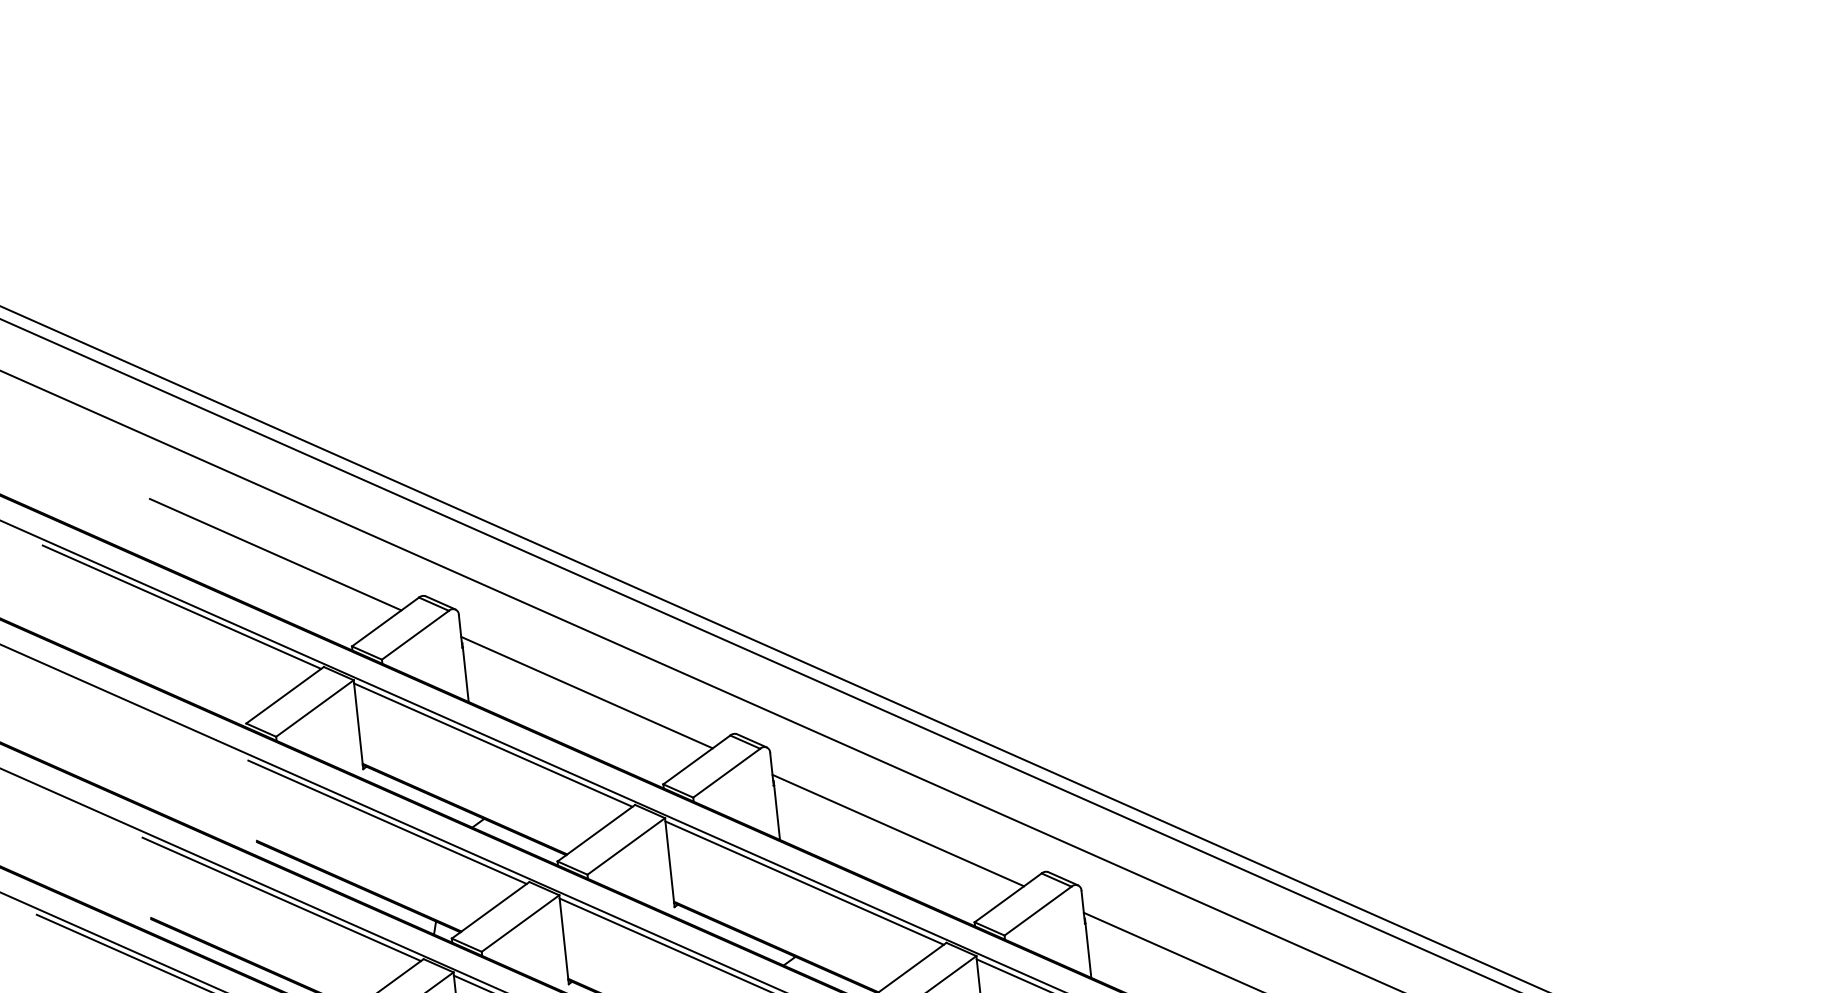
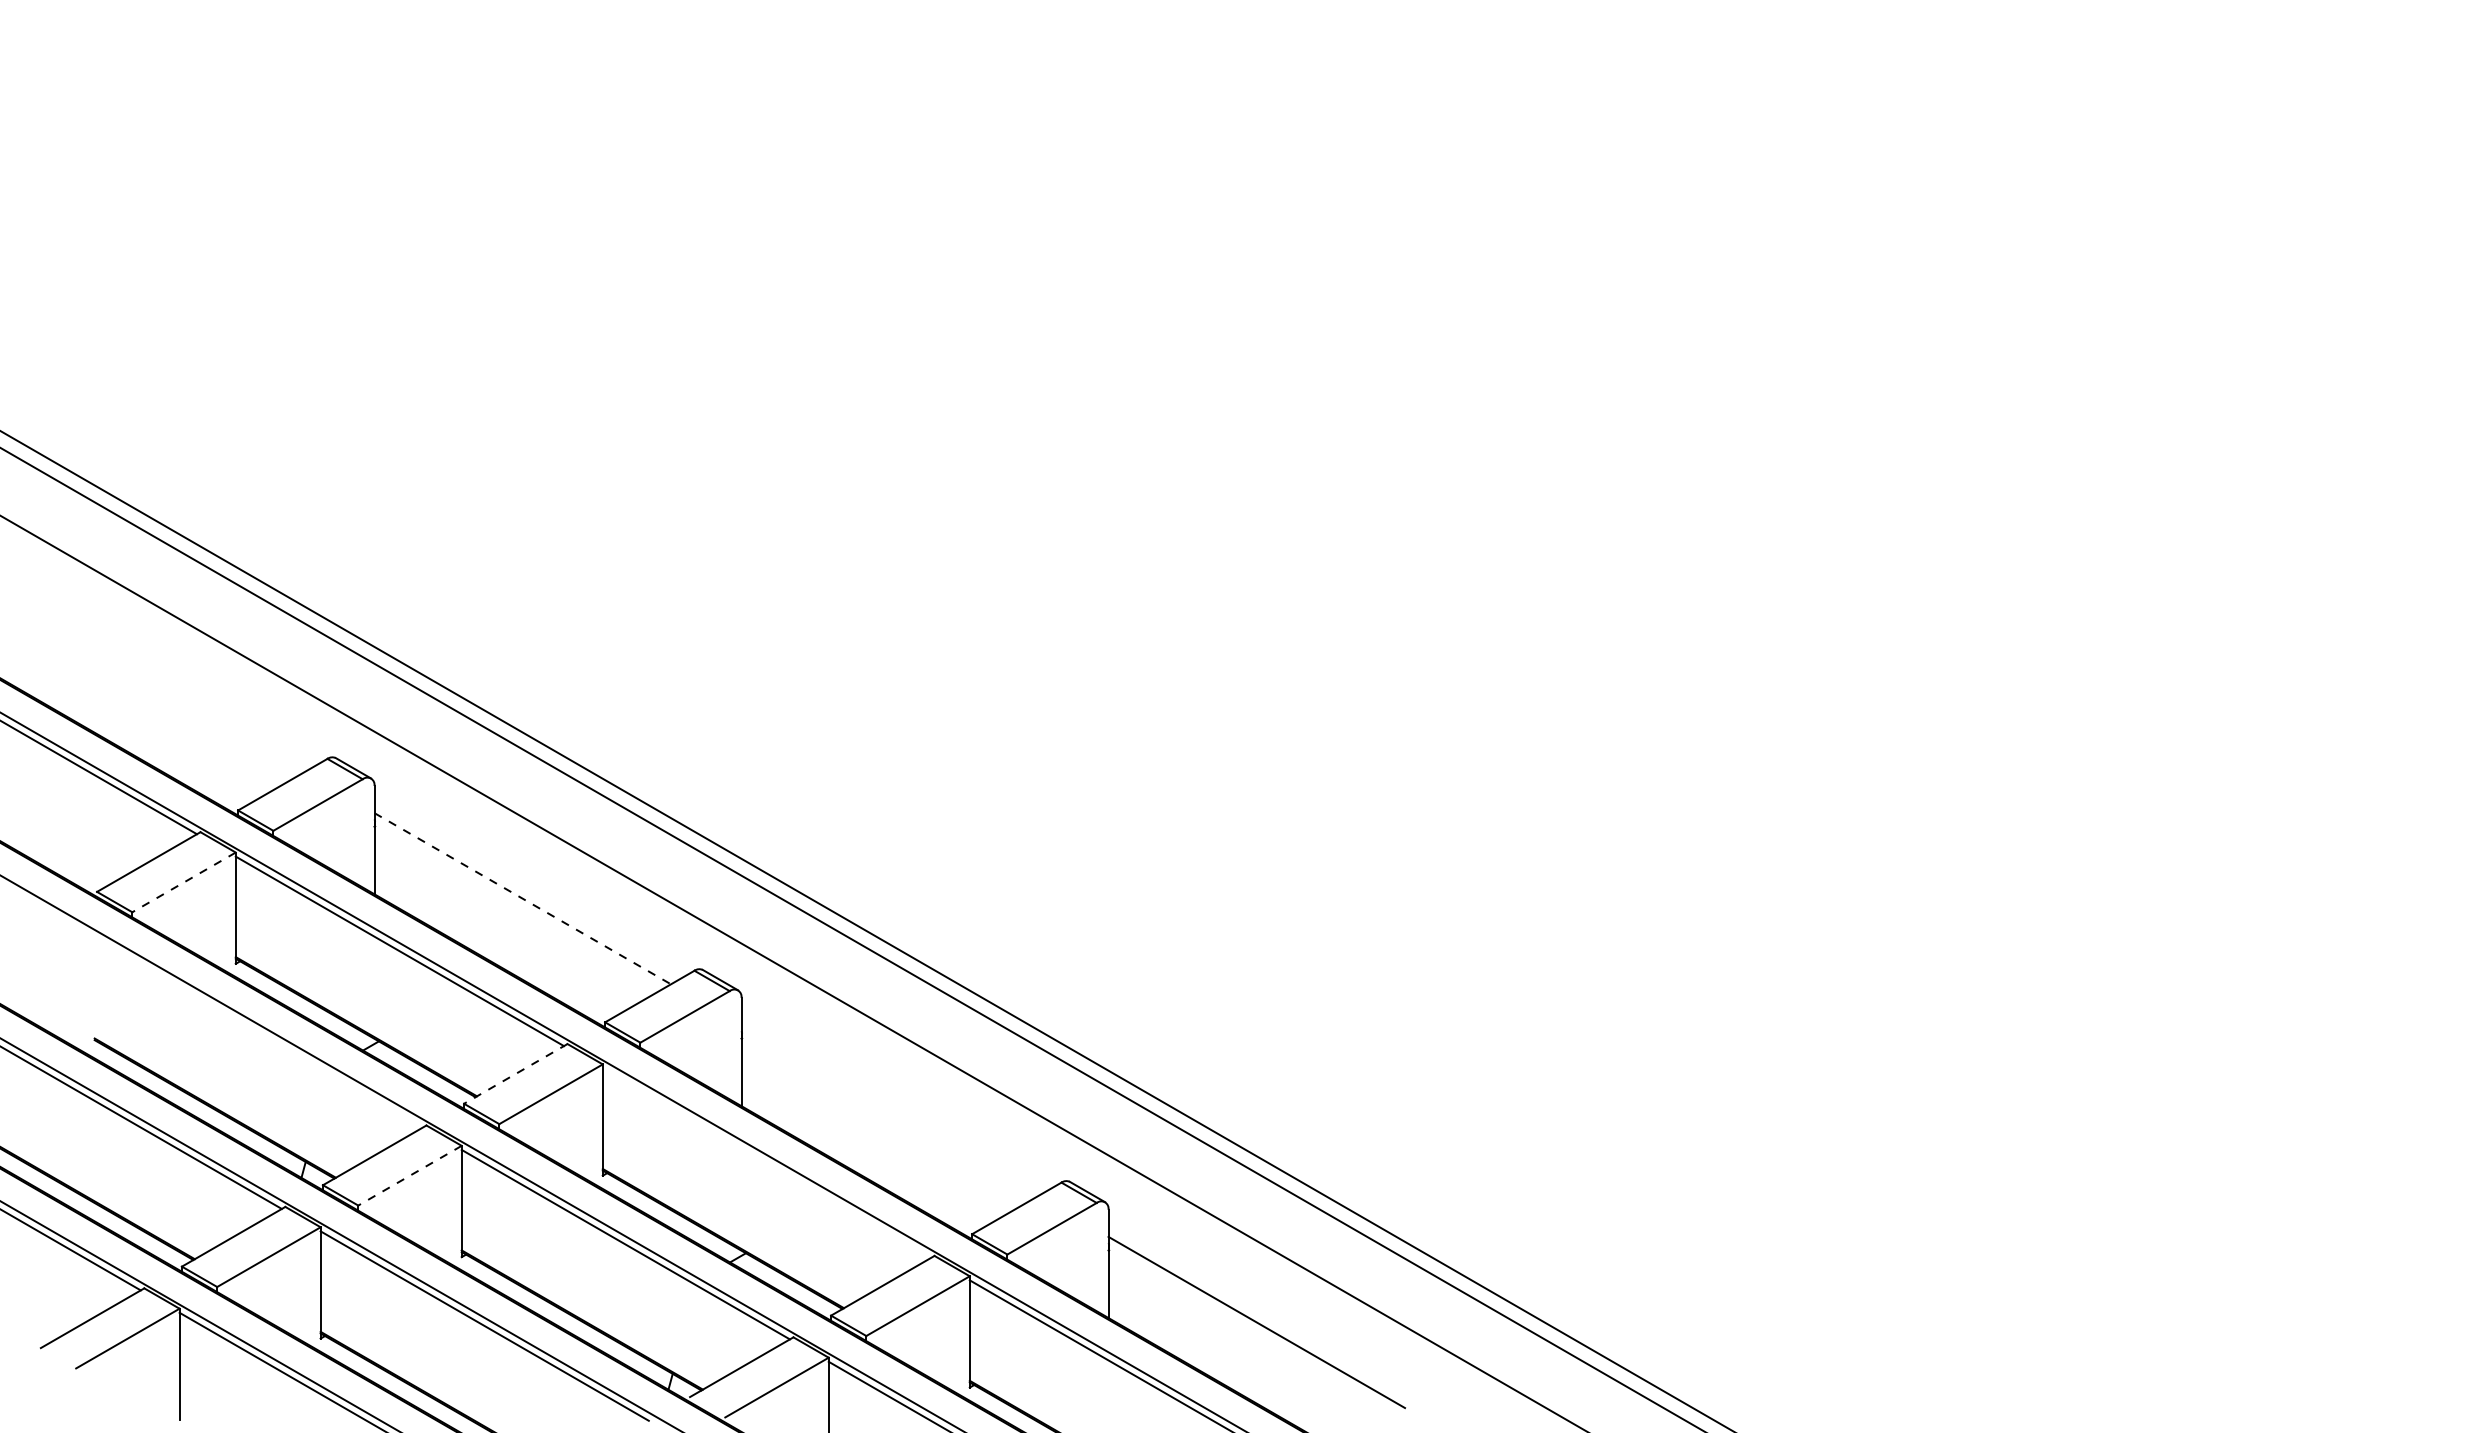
line: (275, 554) -> (155, 686), removed
line: (587, 692) -> (523, 898), solid -> dashed
line: (315, 708) -> (184, 882), solid -> dashed
line: (387, 822) -> (258, 1032), removed
line: (898, 830) -> (889, 1110), removed
line: (596, 832) -> (515, 1073), solid -> dashed
line: (804, 882) -> (766, 1162), removed
line: (520, 923) -> (410, 1175), solid -> dashed

